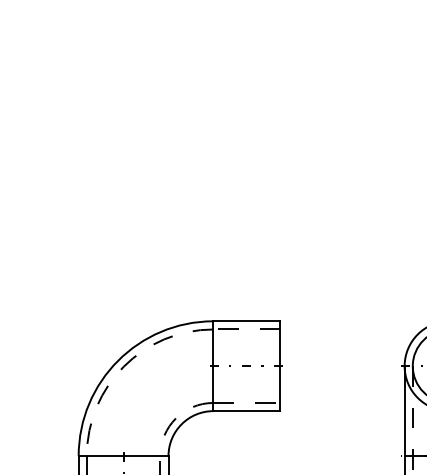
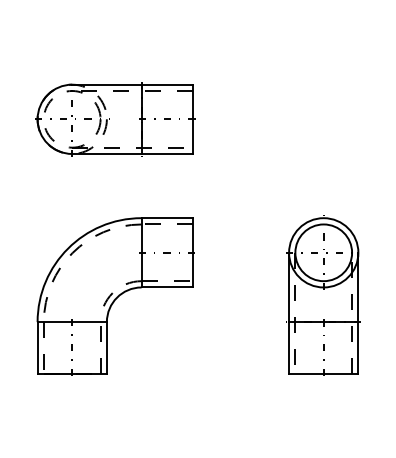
part: (179, 193) -> (115, 119), added

